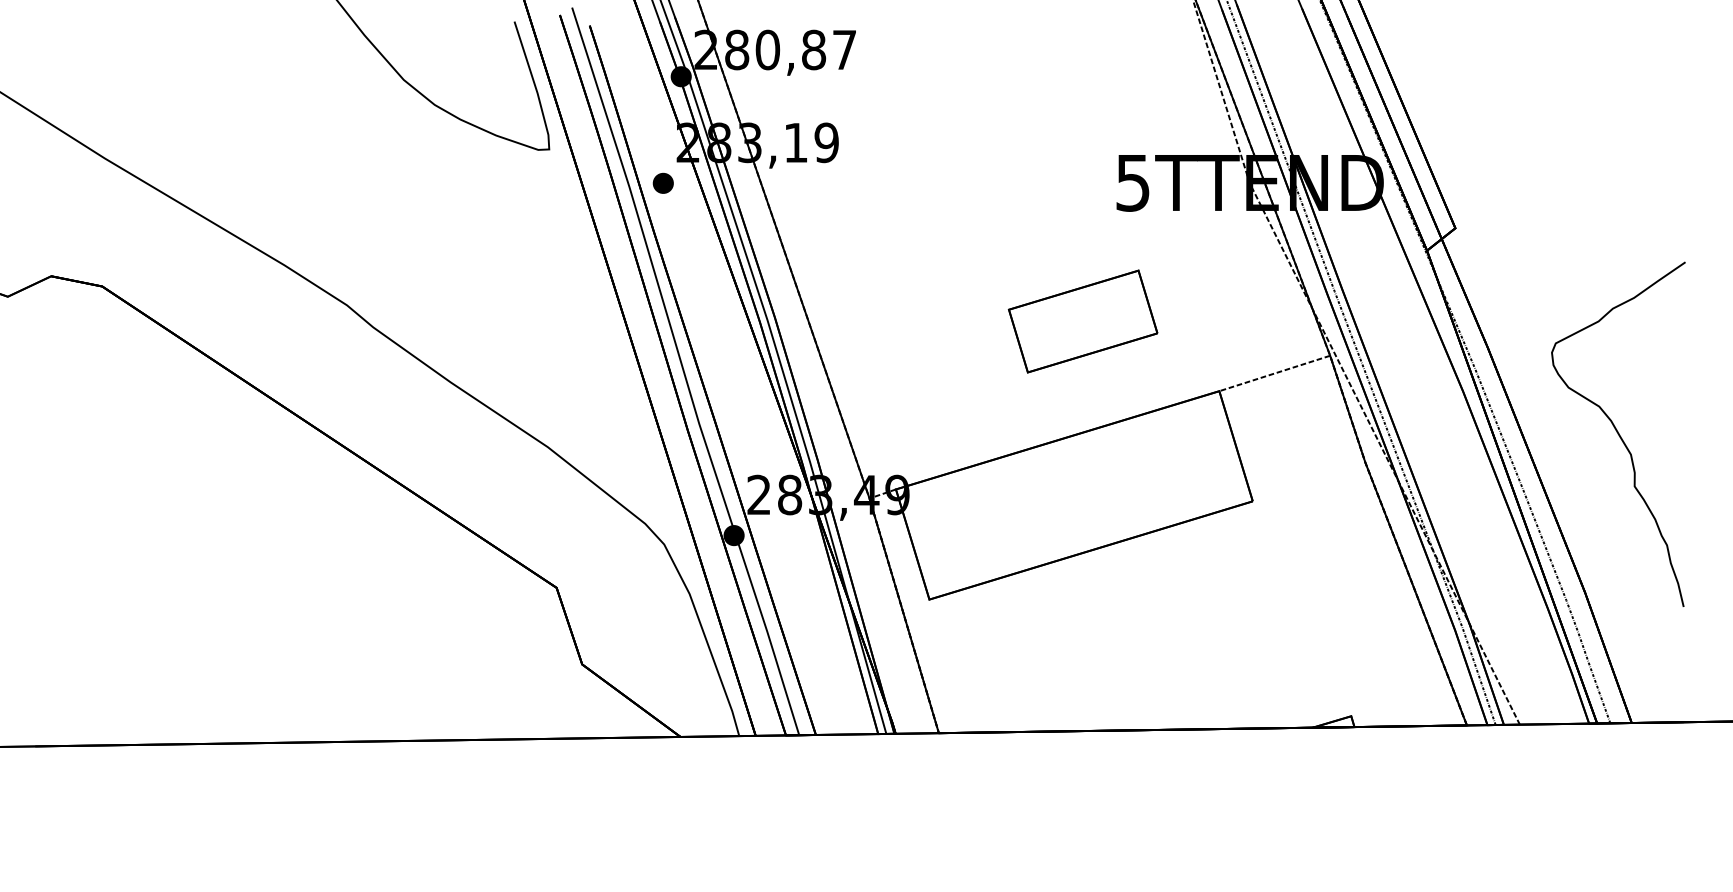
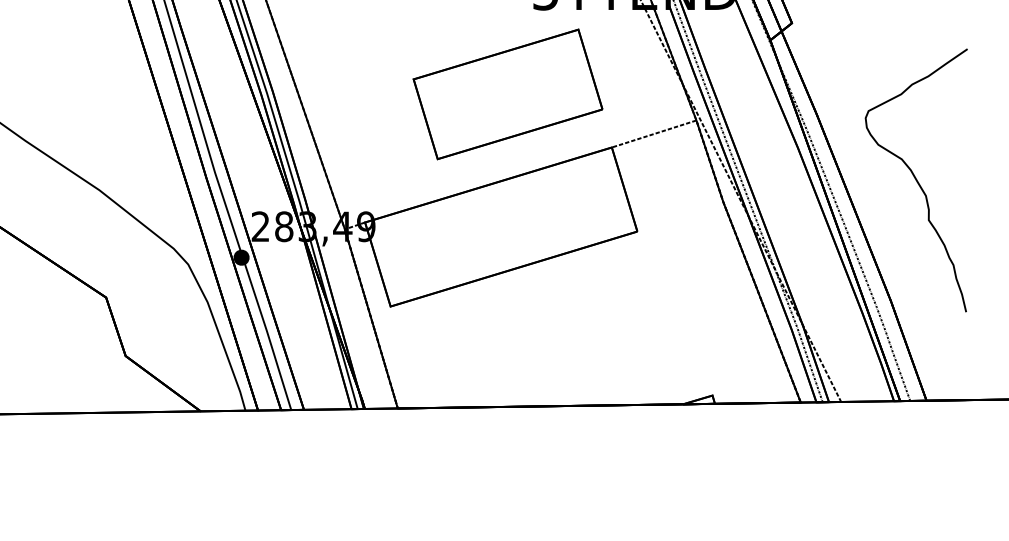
part: (1082, 321) -> (507, 94), size x1.67

